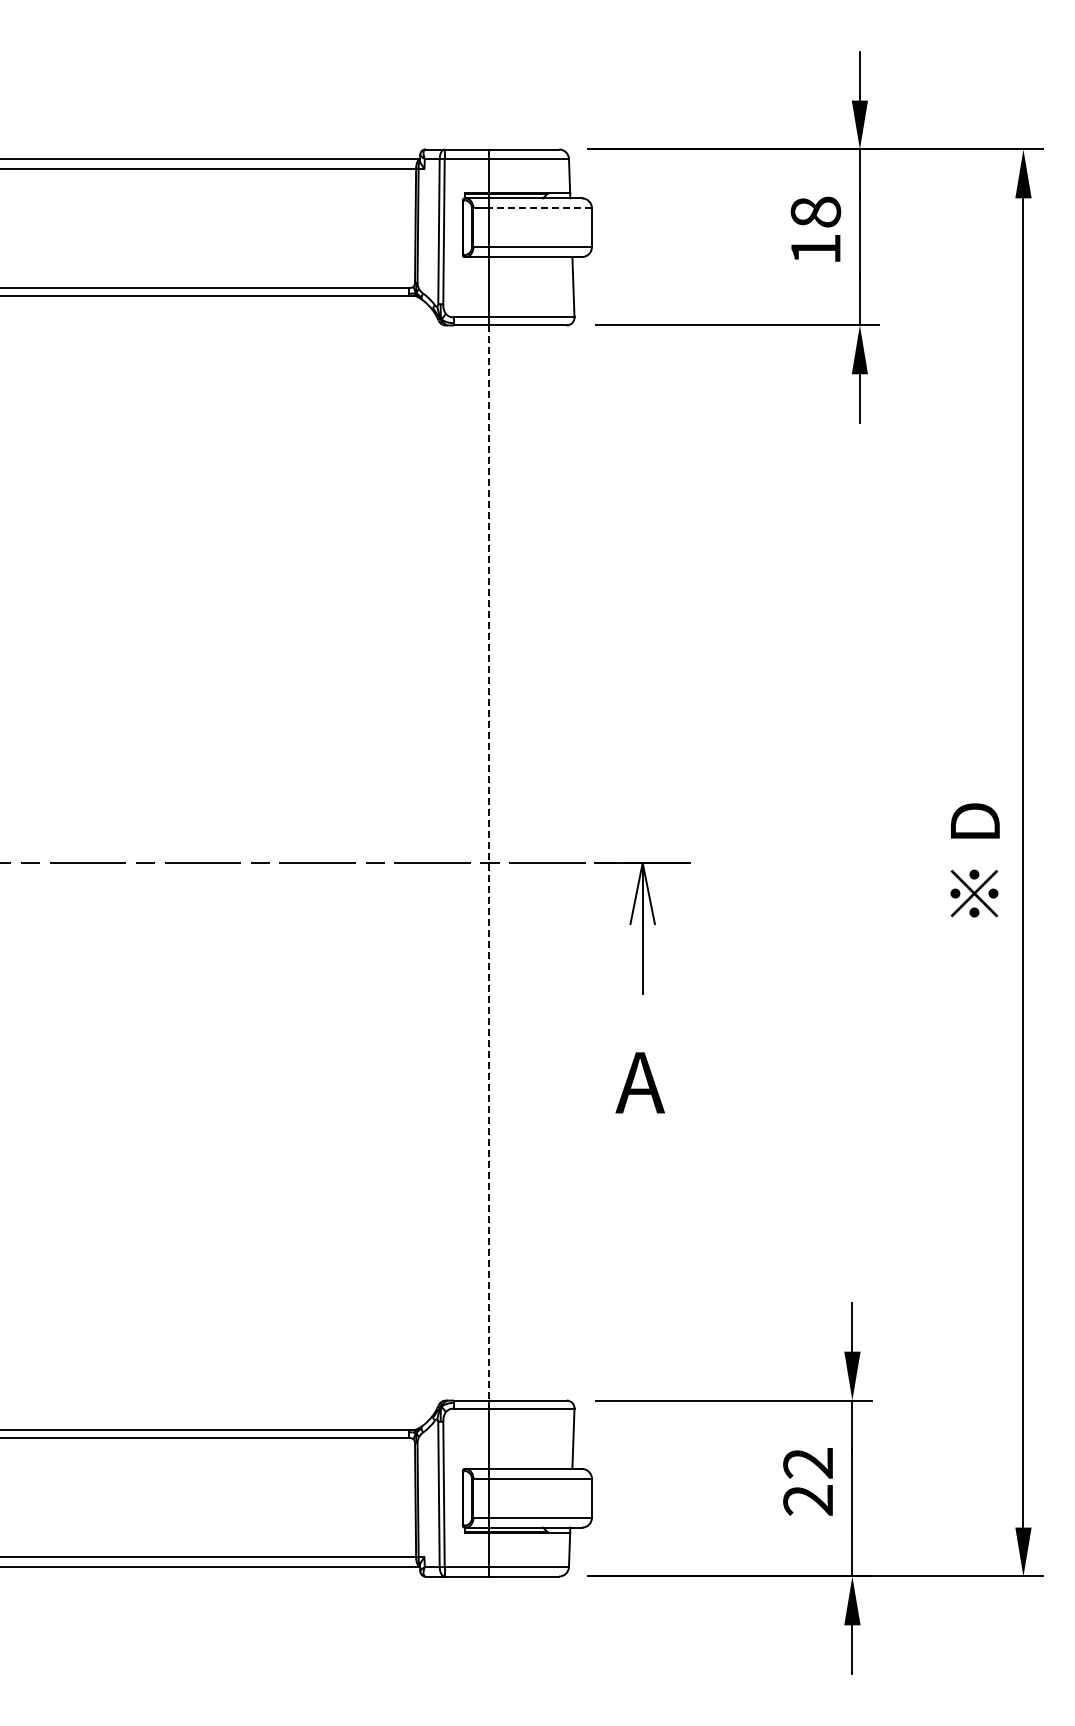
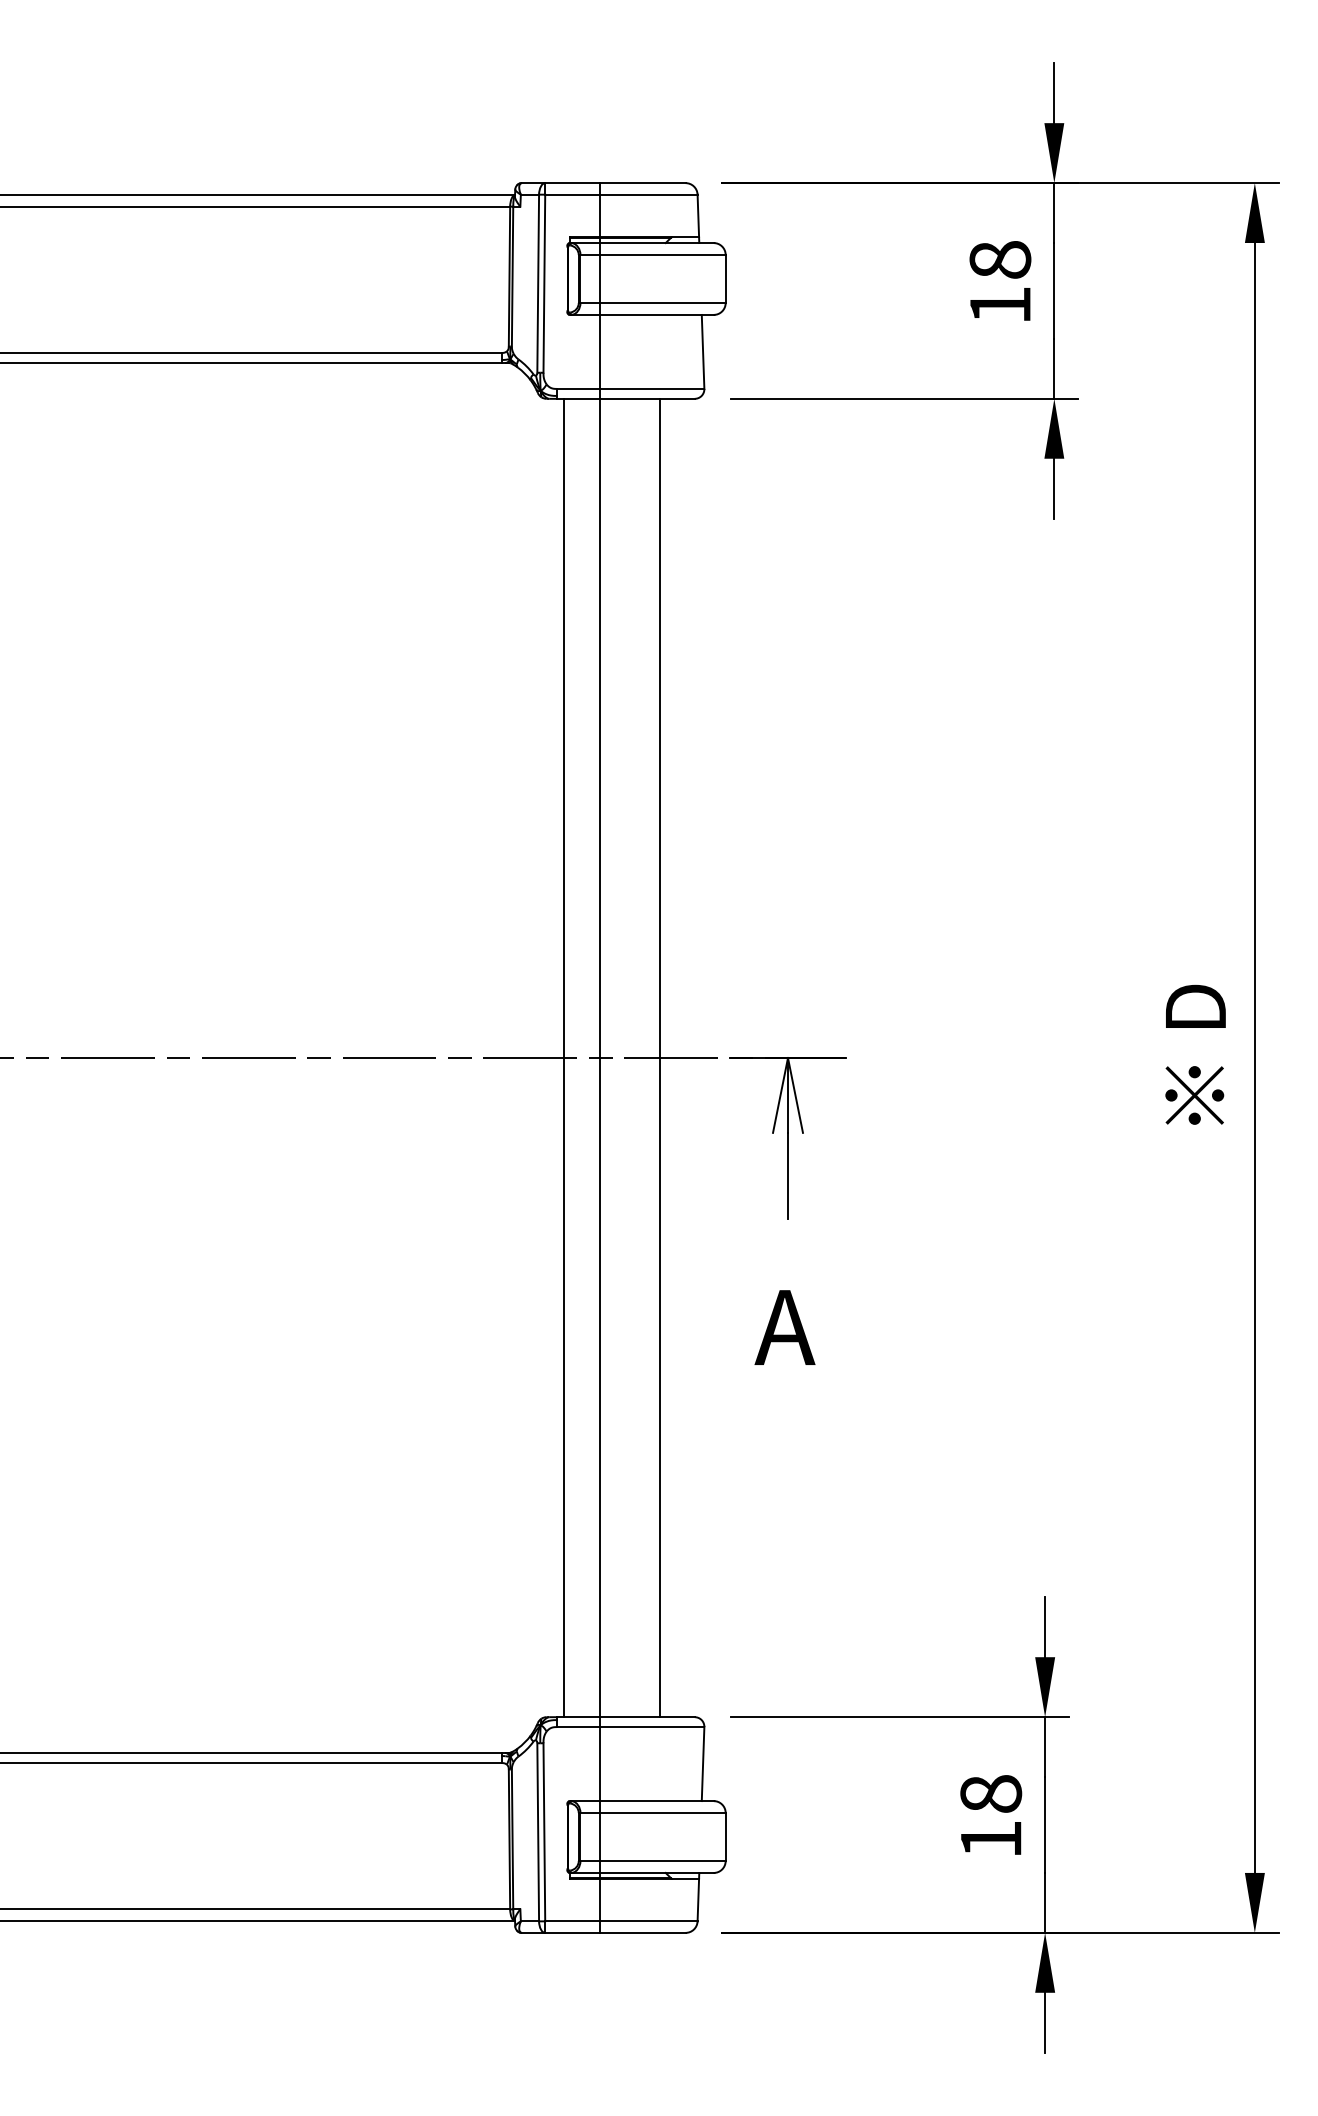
line: (540, 208) -> (662, 255), dashed -> solid
line: (459, 862) -> (563, 1057), added
line: (538, 862) -> (660, 1057), added
line: (489, 863) -> (600, 1058), dashed -> solid
text: (808, 1481) -> (991, 1816), 22 -> 18

